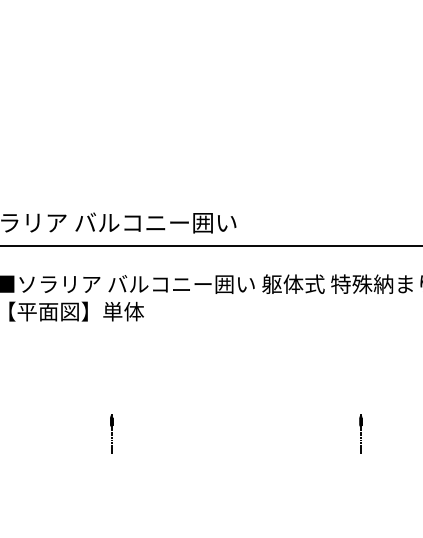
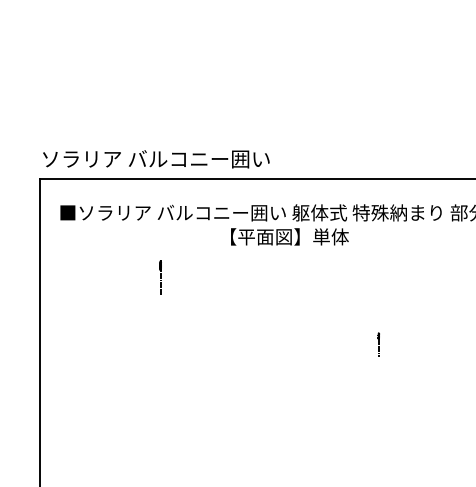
text: (76, 311) -> (289, 236), moved
line: (111, 434) -> (160, 277), moved
part: (360, 434) -> (378, 344), size x0.7

